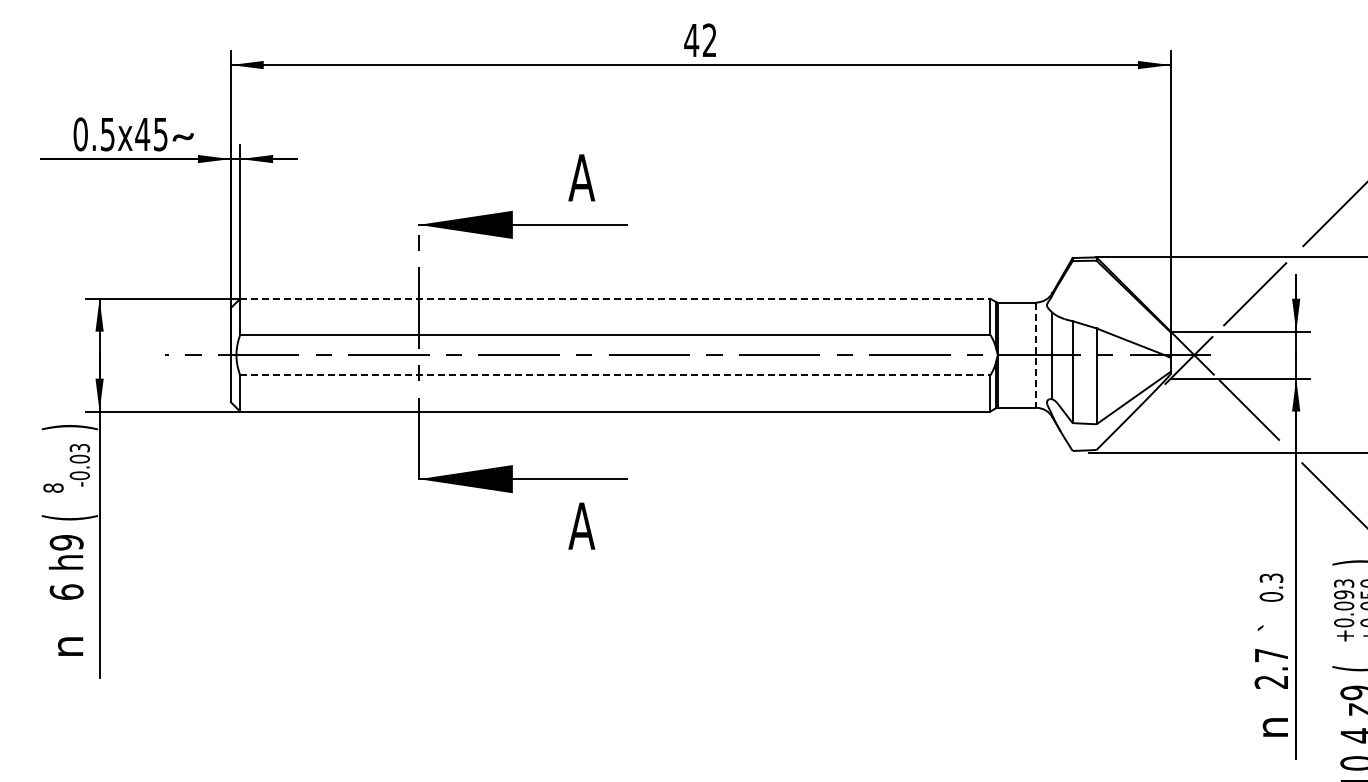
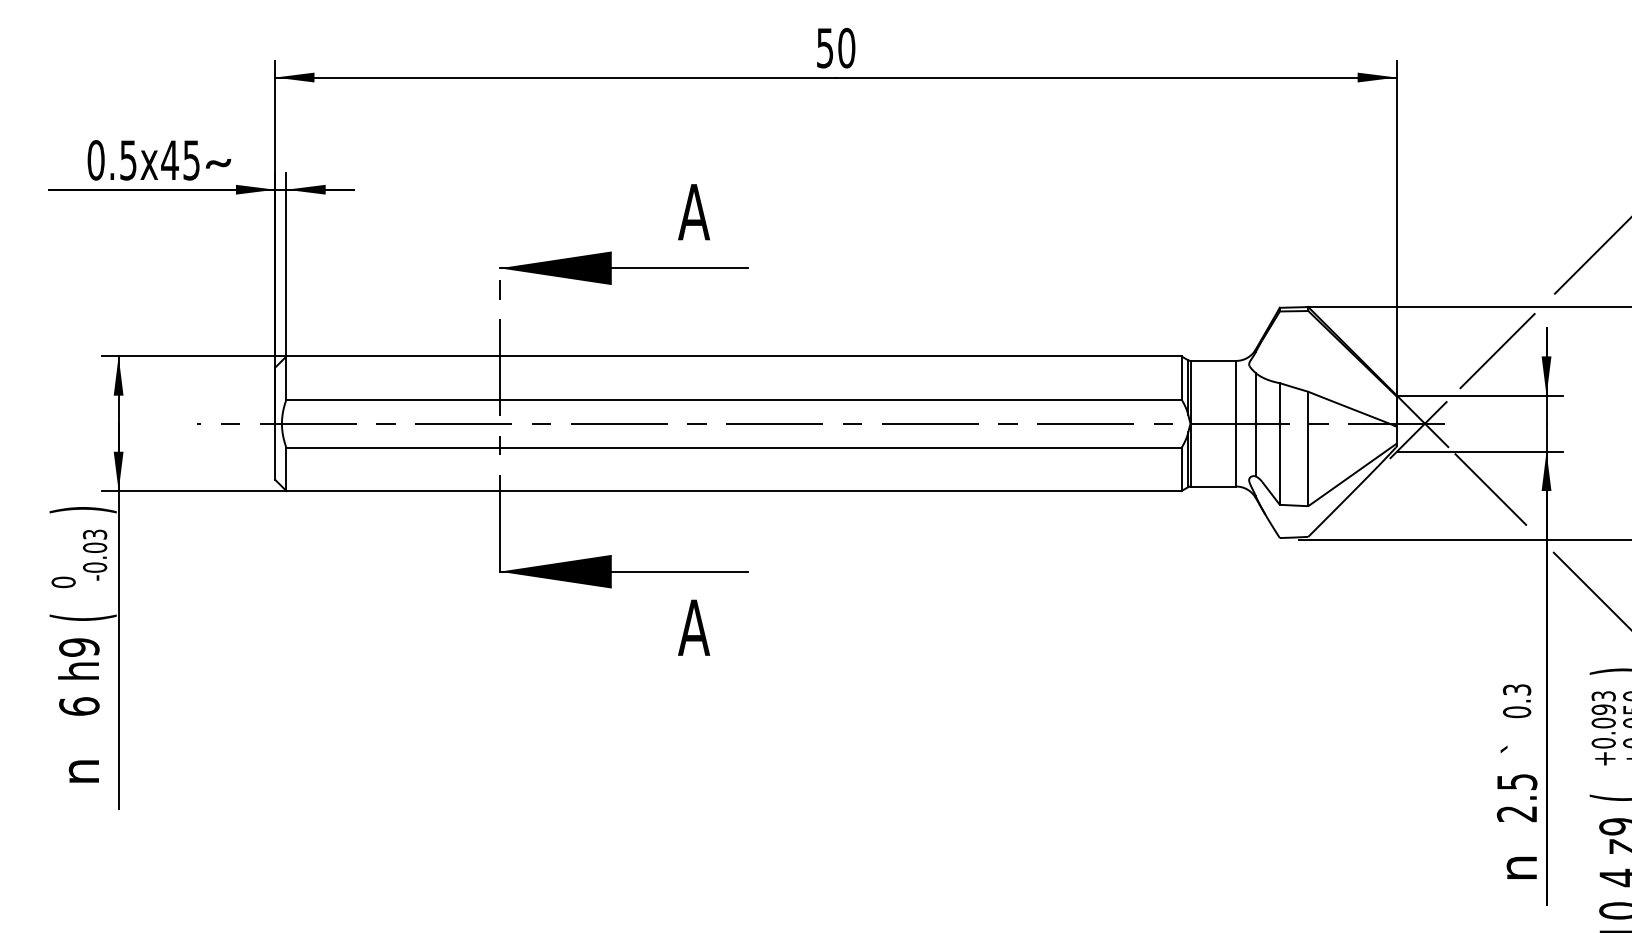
text: (700, 40) -> (835, 48), 42 -> 50
line: (615, 298) -> (734, 356), dashed -> solid
line: (1036, 355) -> (1236, 424), dashed -> solid
line: (615, 375) -> (734, 448), dashed -> solid
text: (53, 487) -> (63, 581), 8 -> 0
text: (1271, 655) -> (1517, 782), 2.7 -> 2.5

